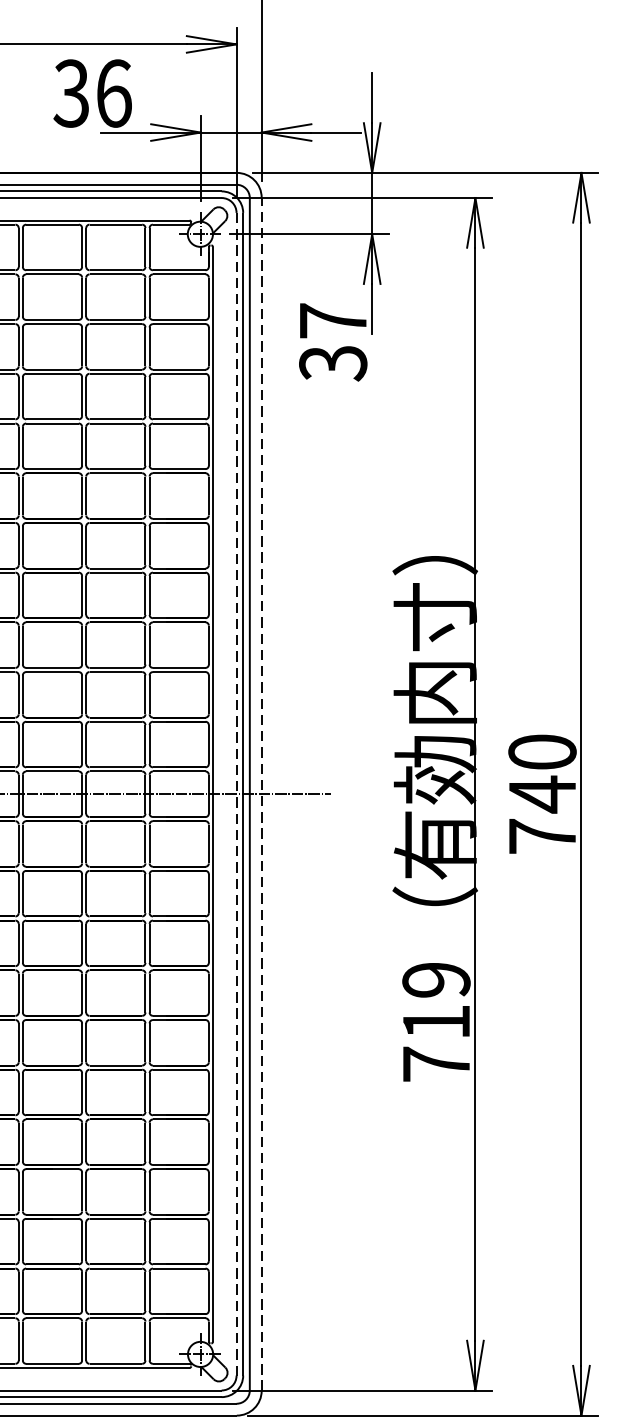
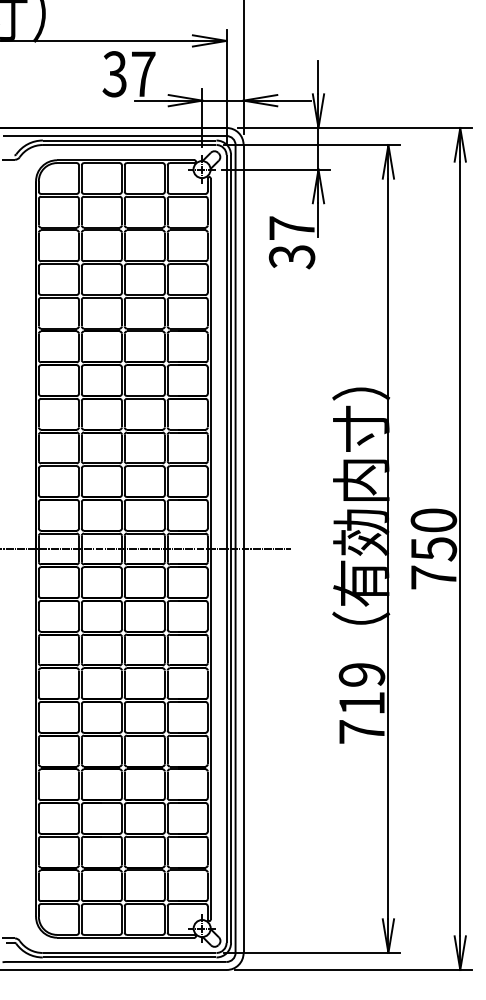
text: (113, 93) -> (143, 74), 36 -> 37
line: (236, 793) -> (226, 548), dashed -> solid
line: (261, 793) -> (243, 548), dashed -> solid
text: (543, 795) -> (434, 549), 740 -> 750

